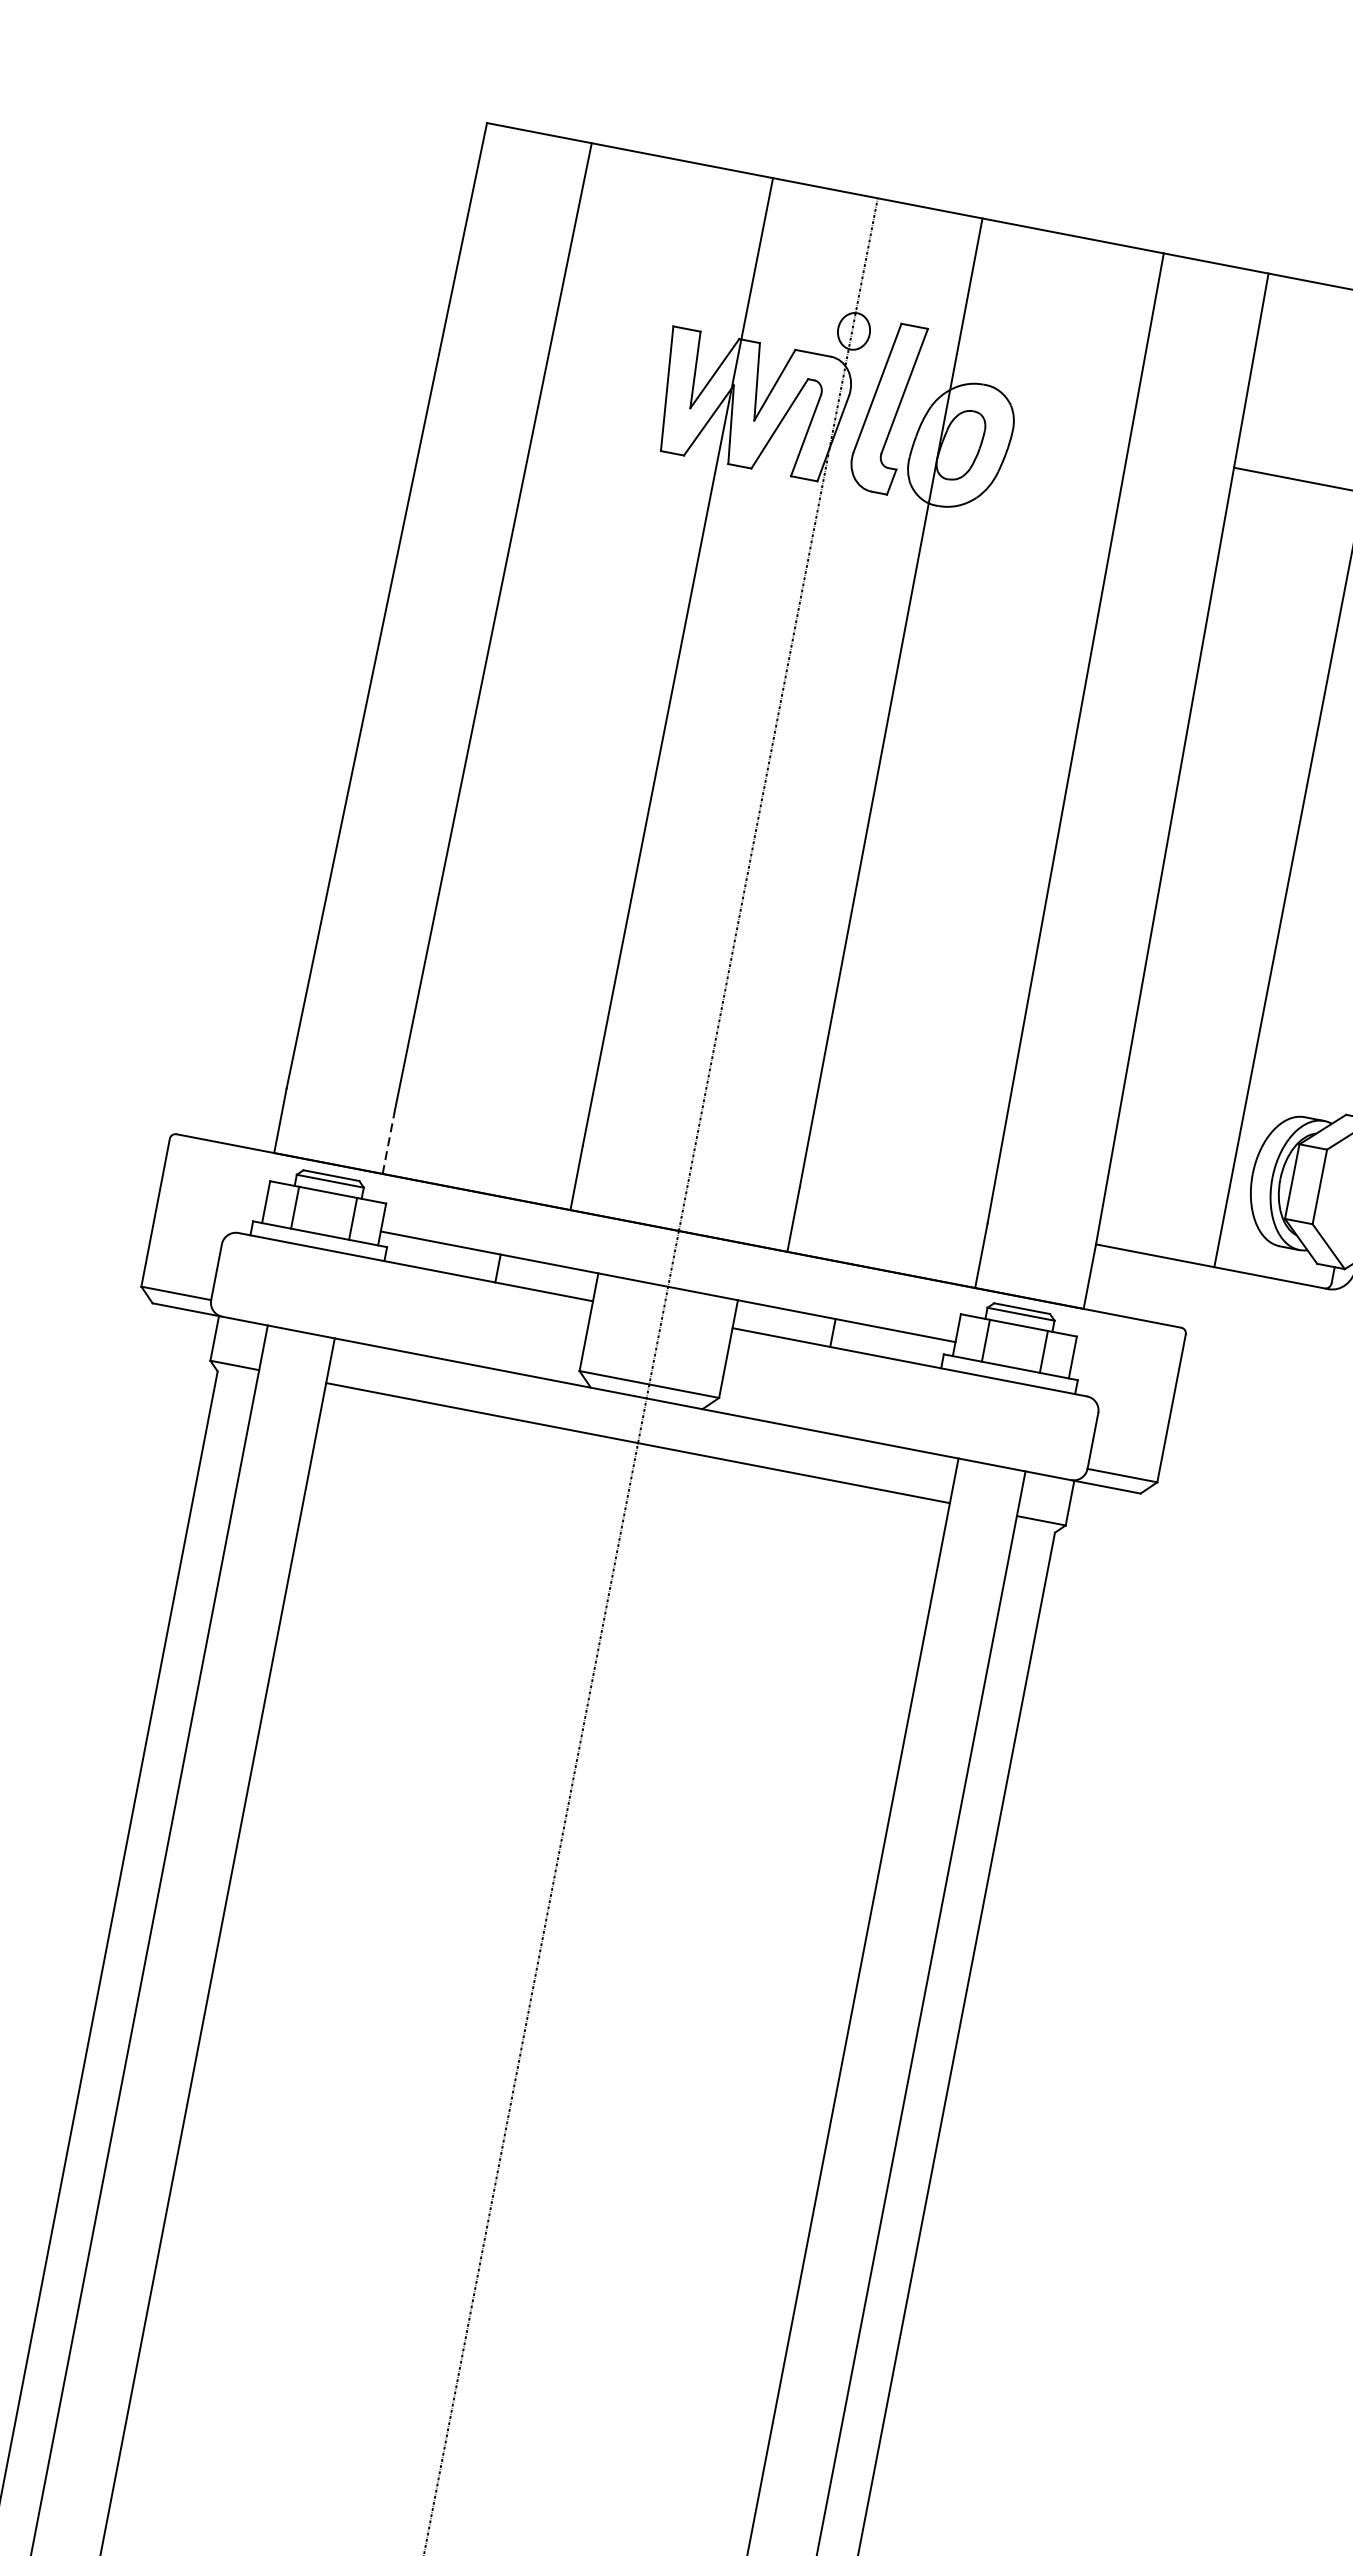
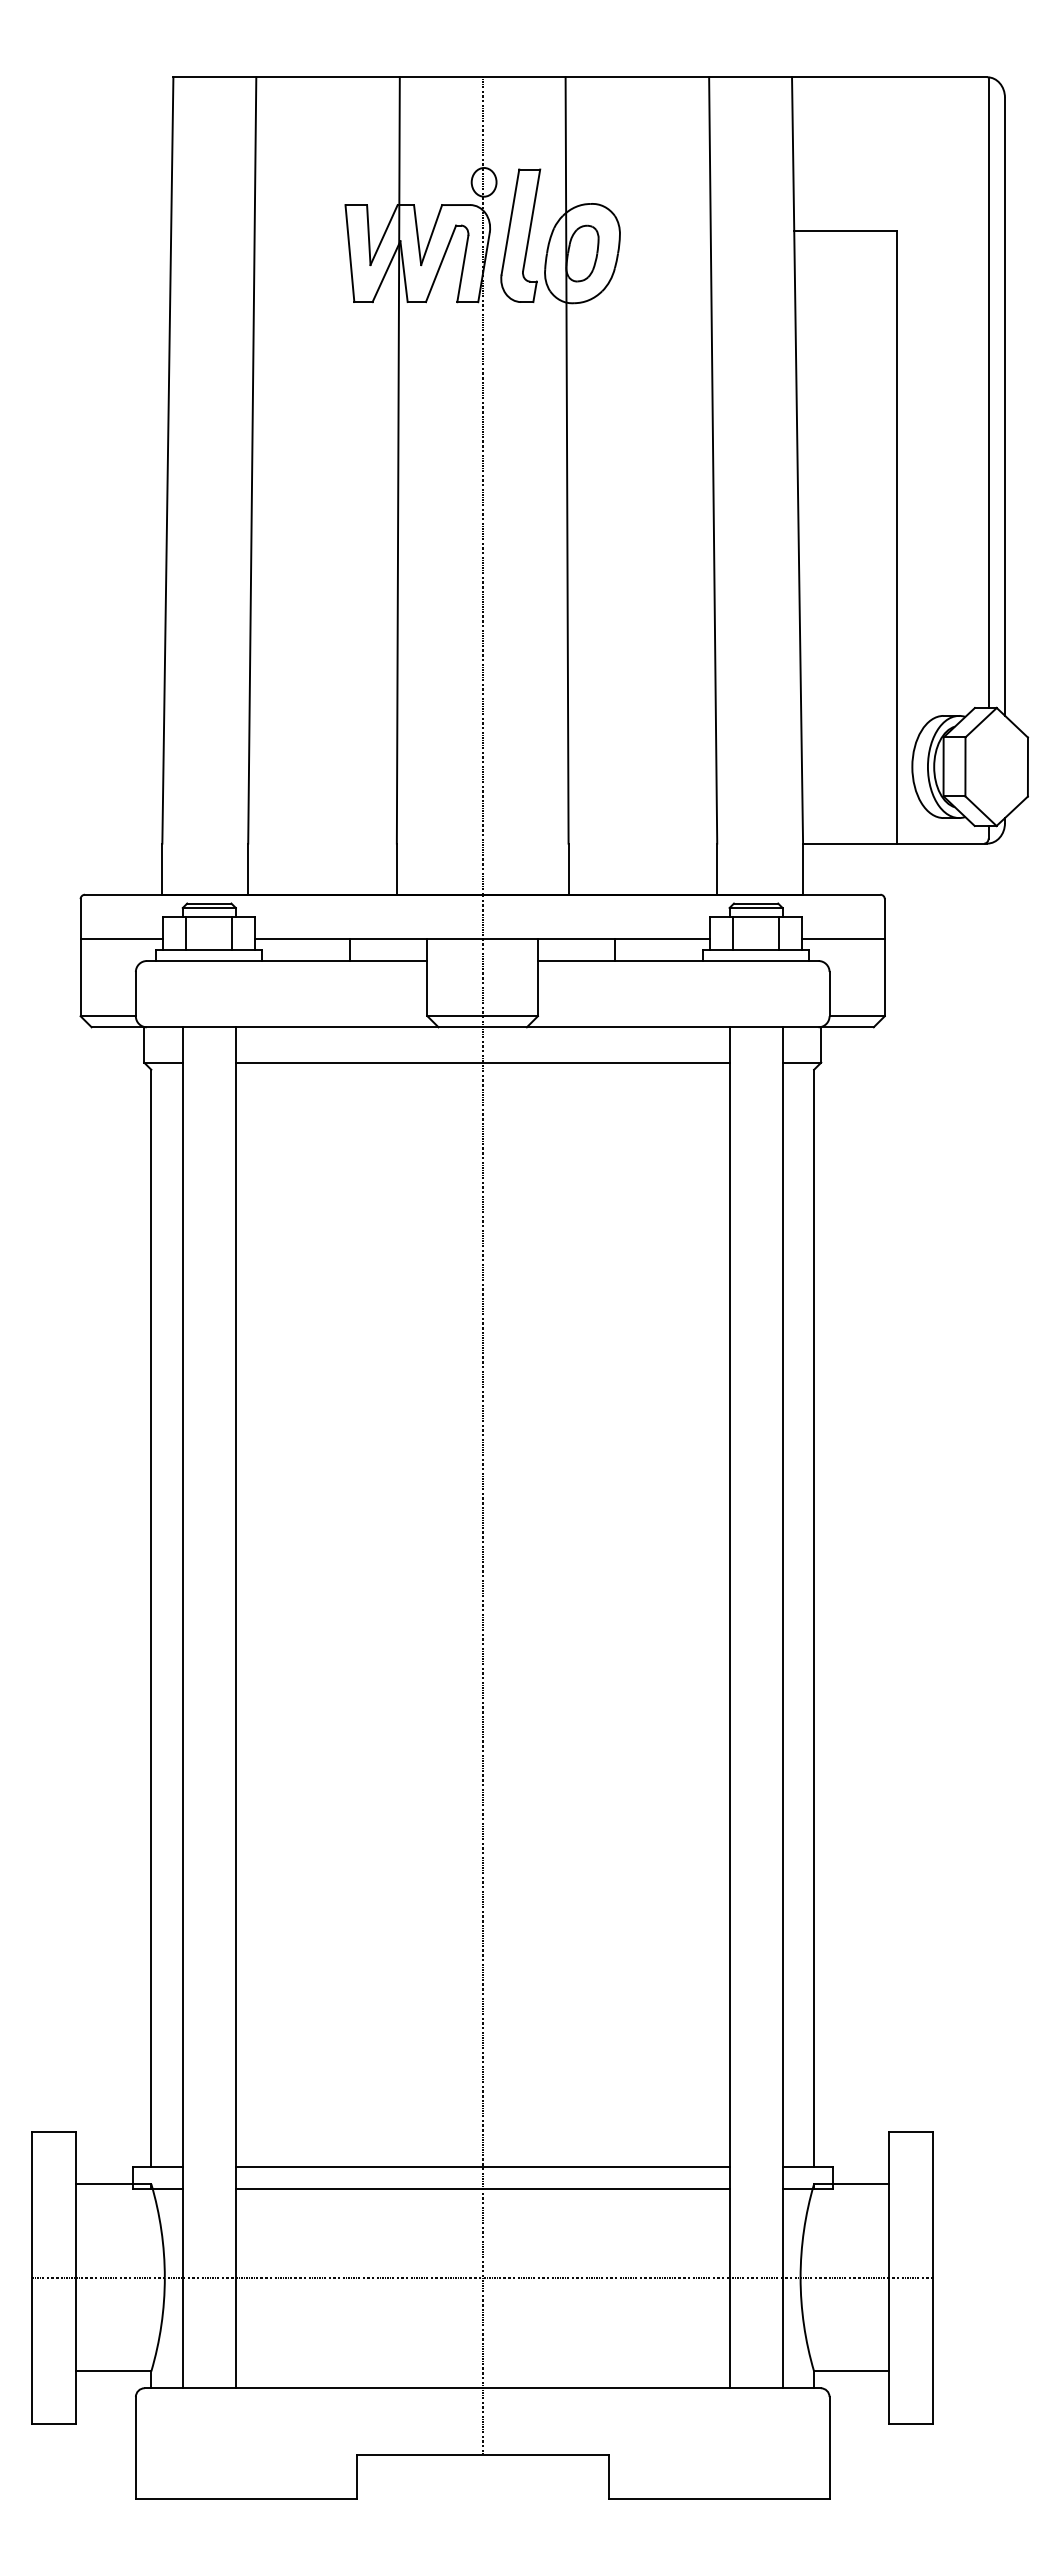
line: (389, 1142) -> (248, 869), dashed -> solid
line: (211, 1198) -> (121, 938), added
line: (1124, 1374) -> (843, 938), added

